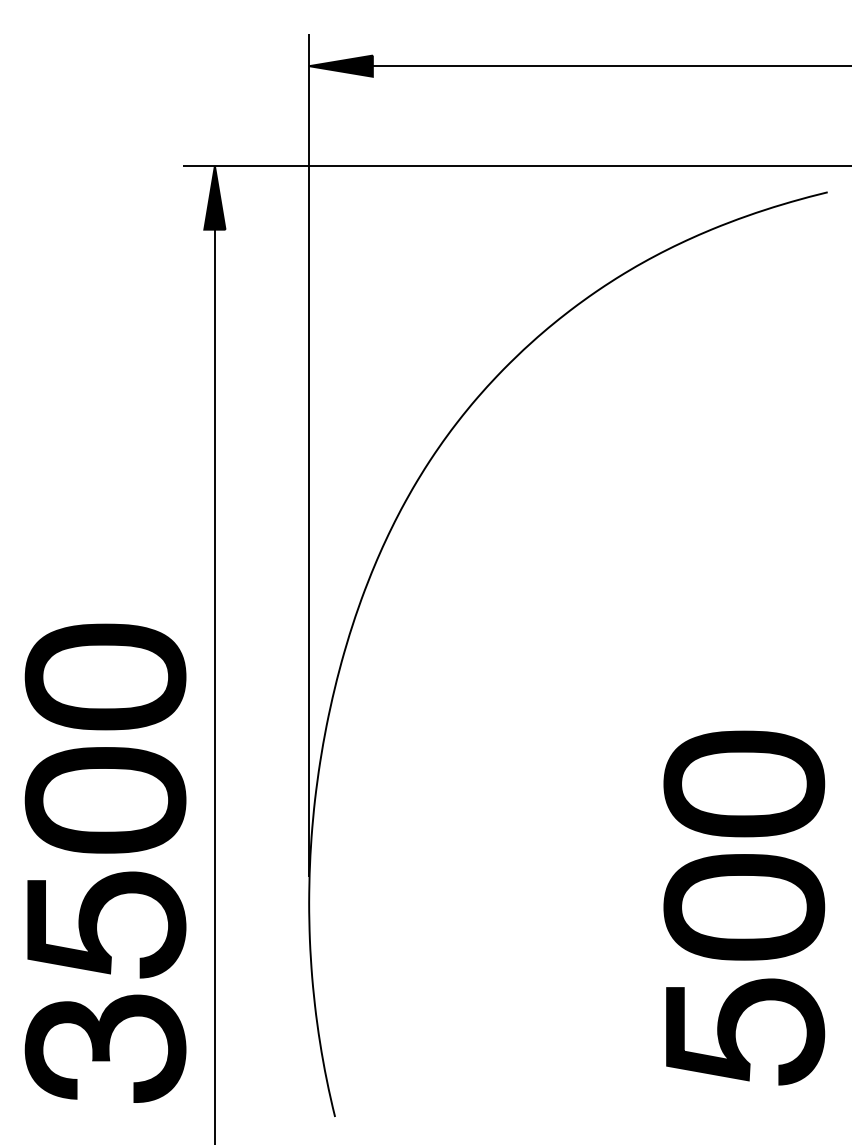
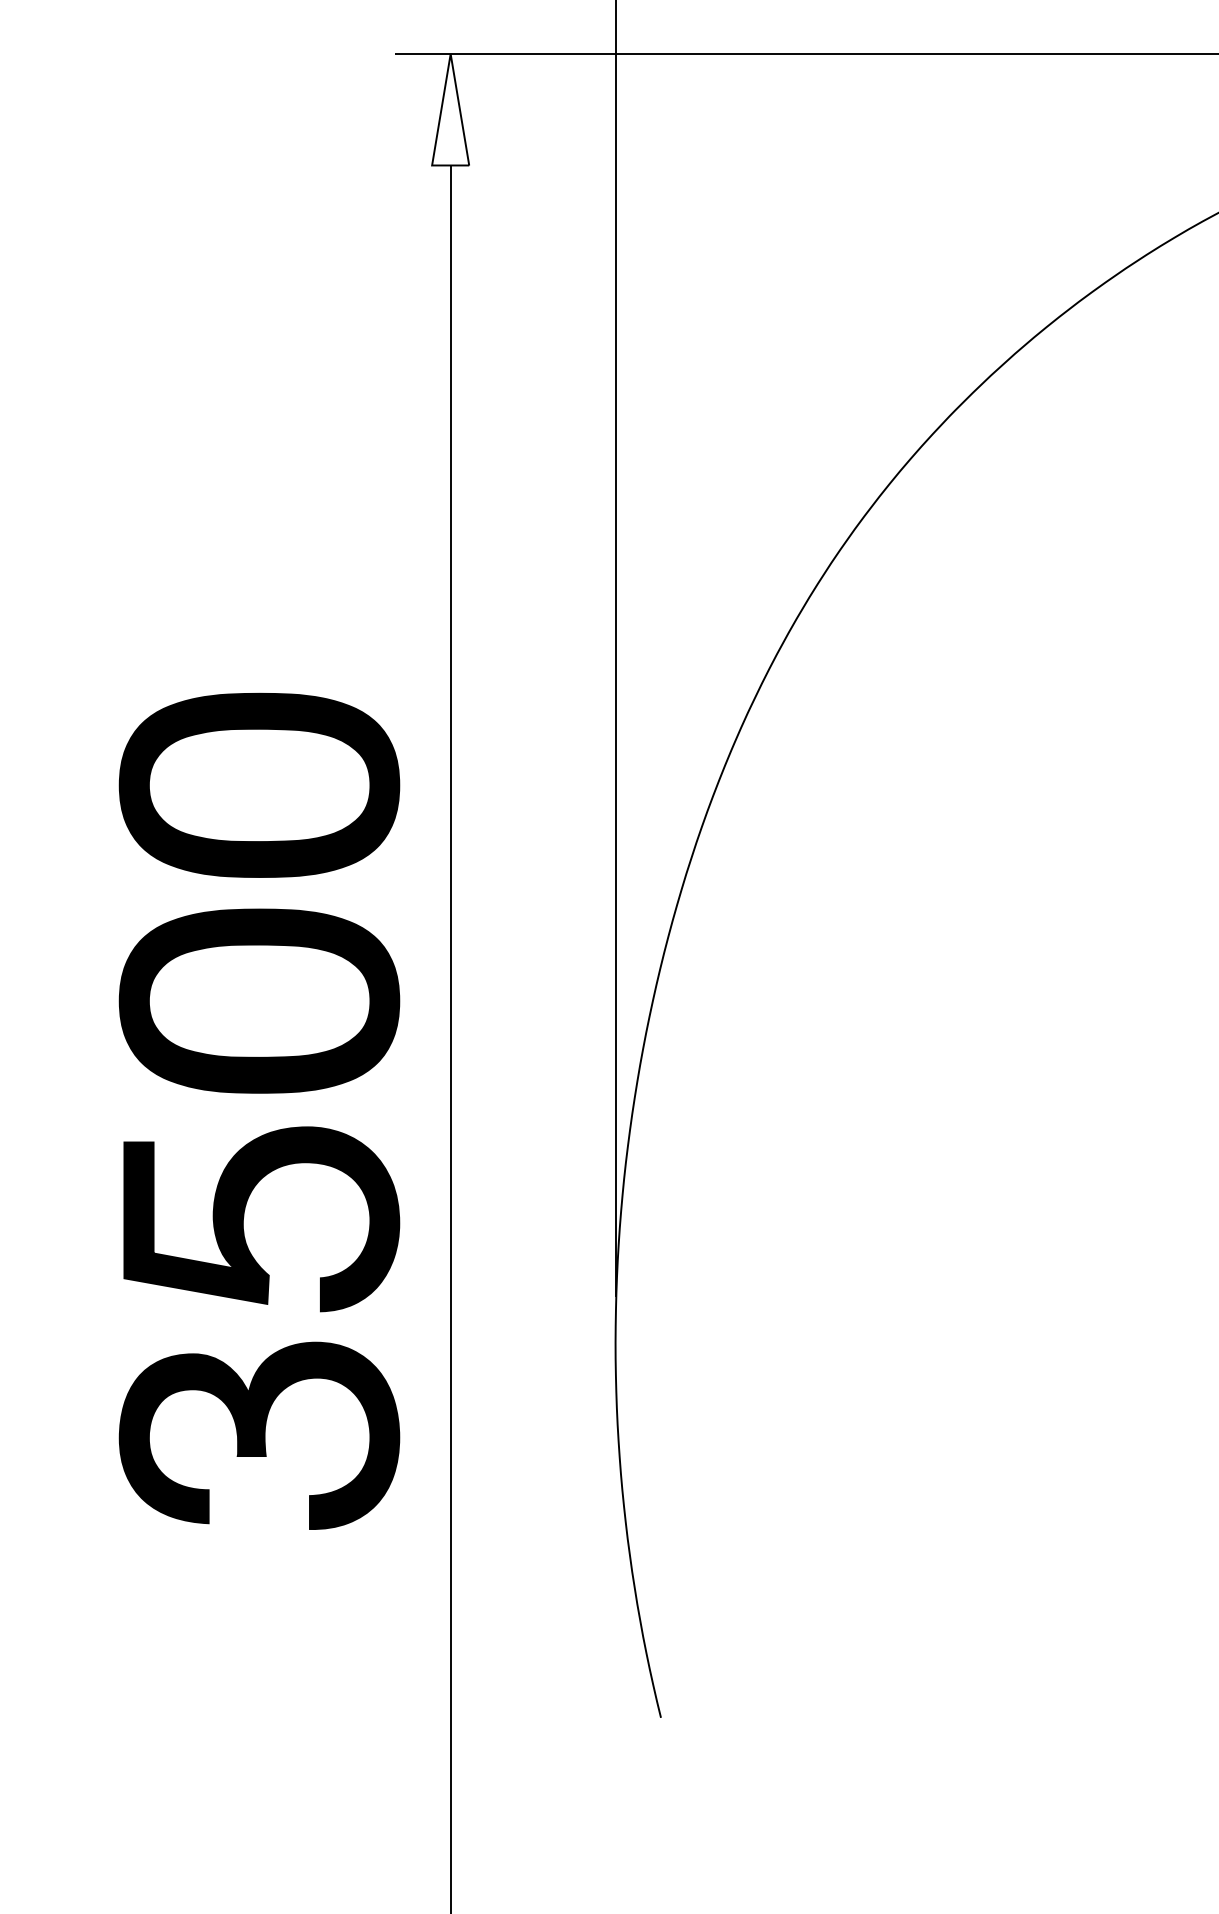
fill: (214, 197) -> (449, 109), removed
part: (105, 853) -> (259, 1094), moved

